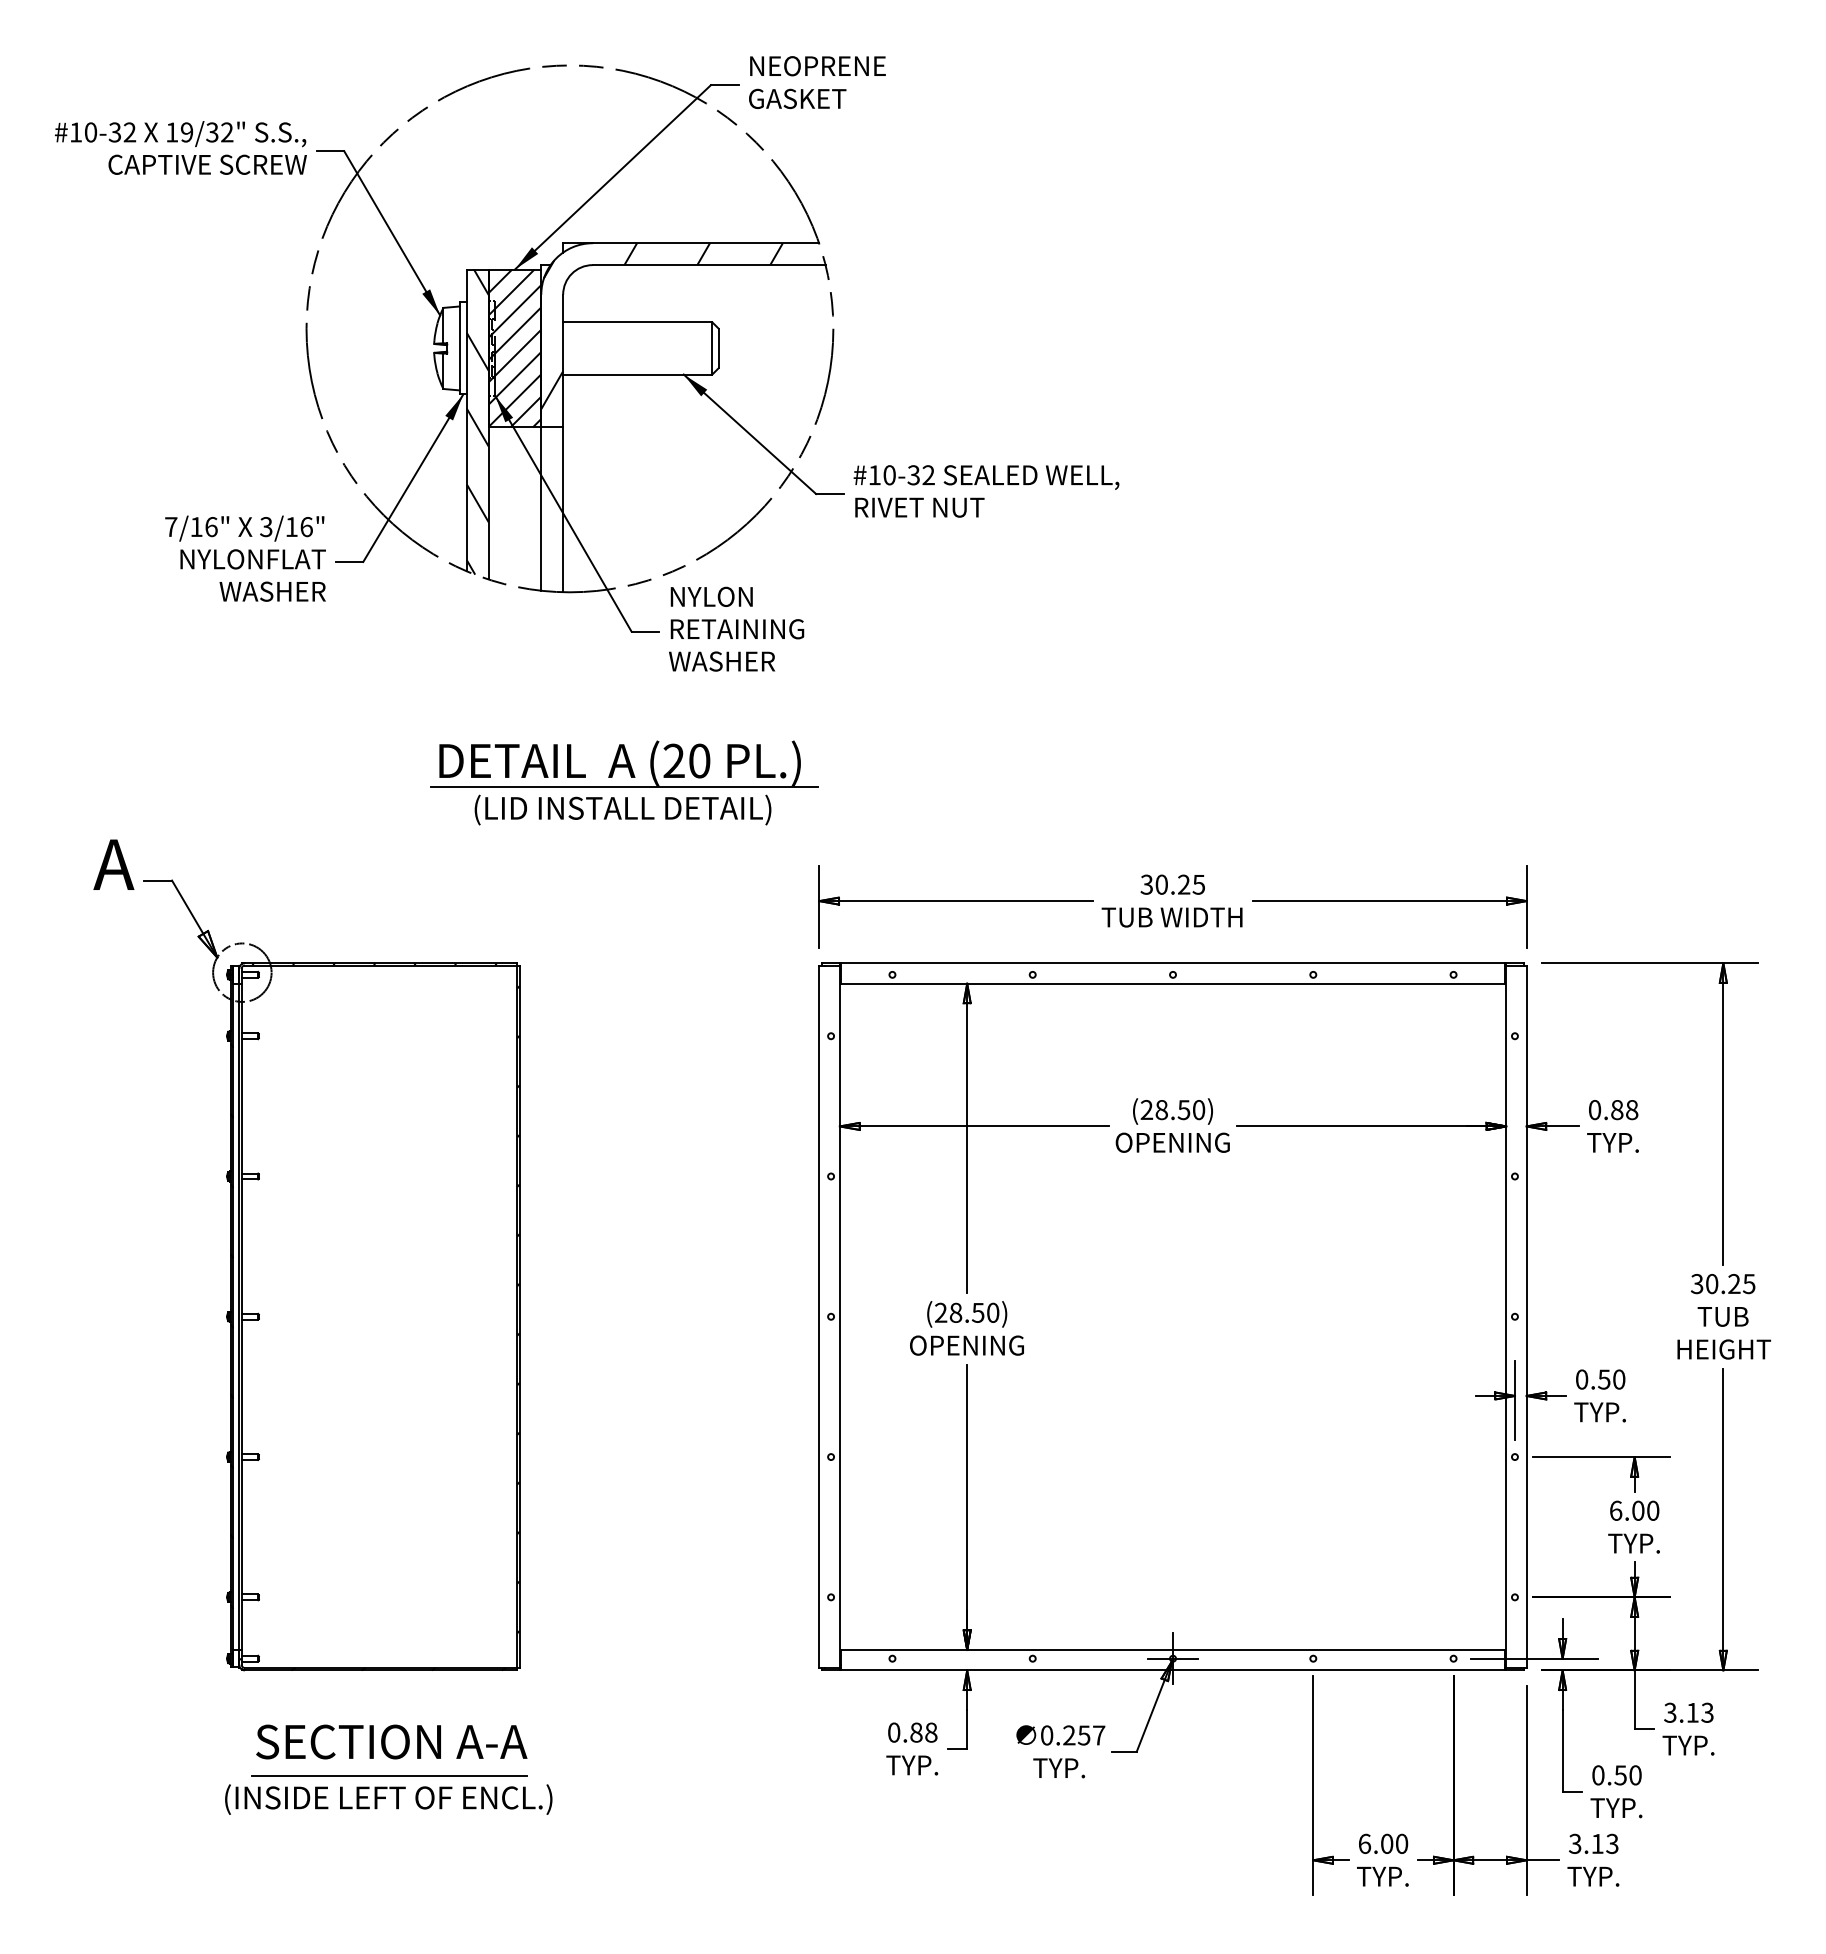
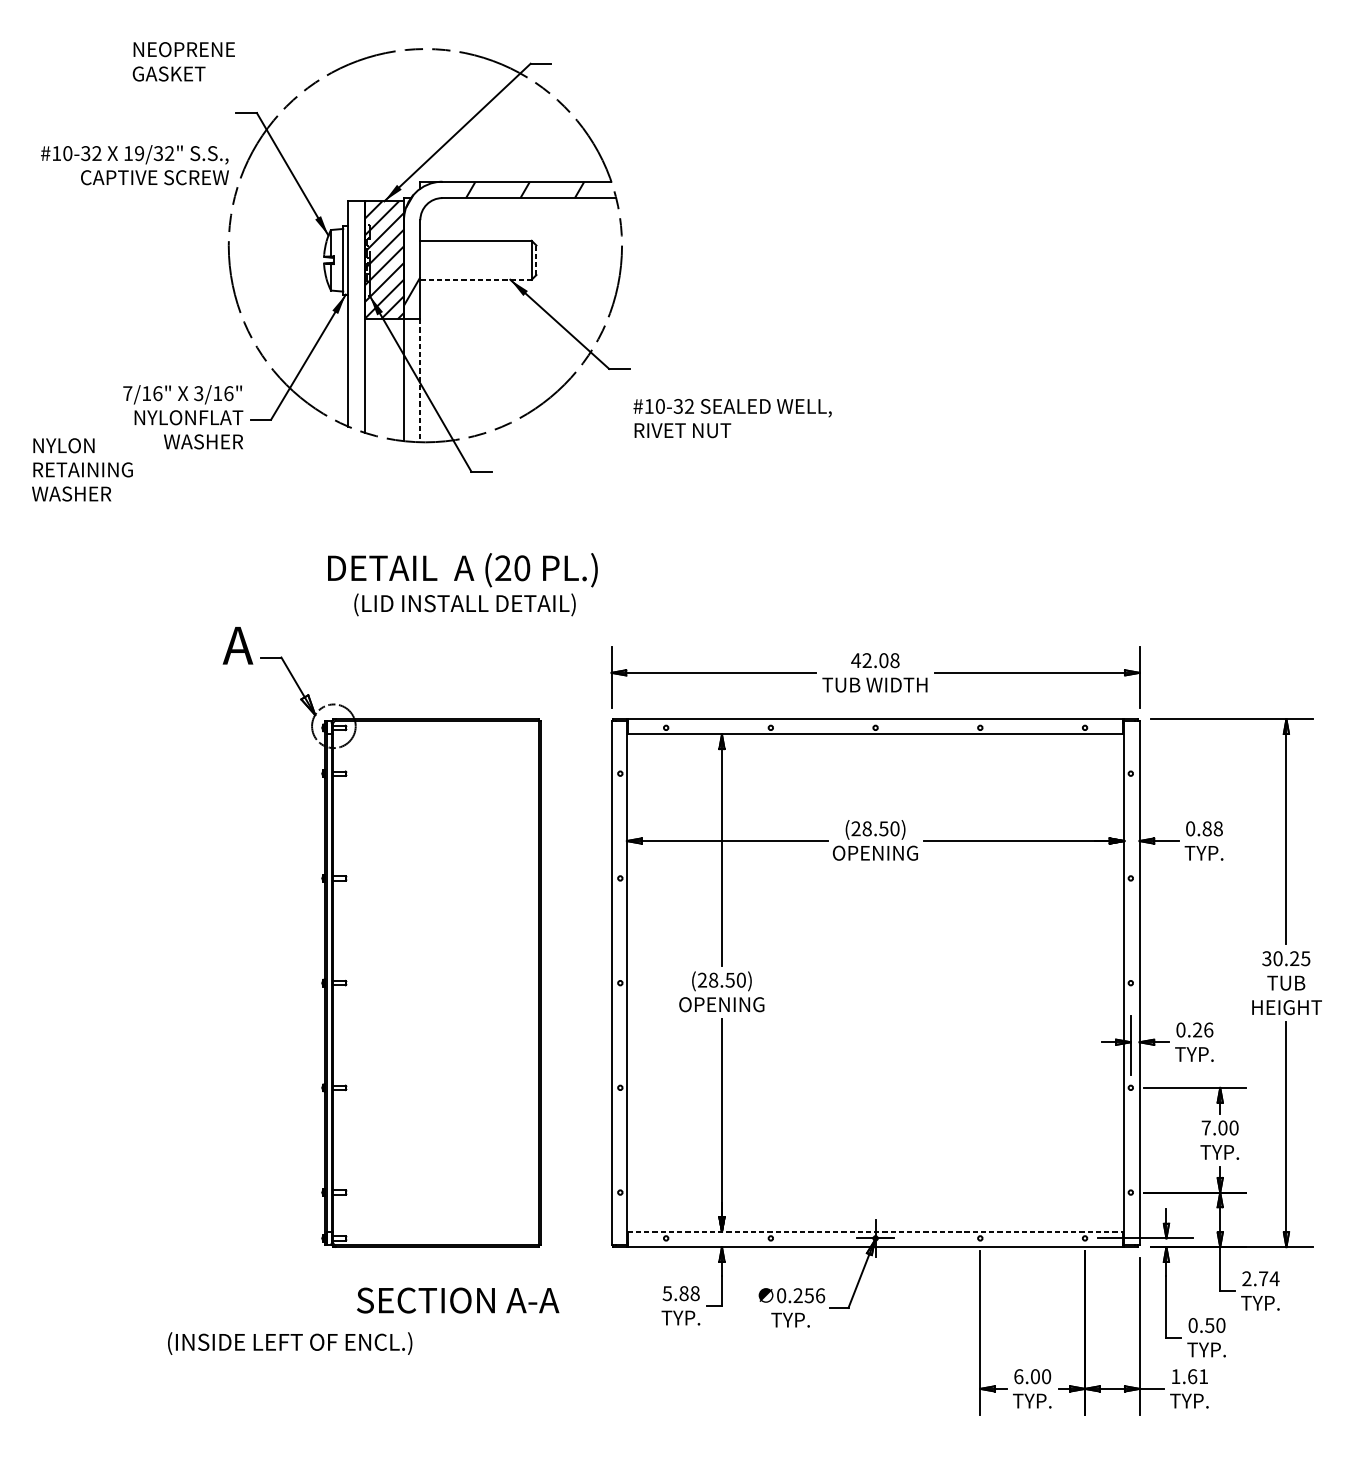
text: (817, 82) -> (183, 61), moved
text: (180, 147) -> (134, 164), moved
line: (718, 348) -> (536, 260), solid -> dashed
line: (637, 374) -> (475, 279), solid -> dashed
hatch: (477, 421) -> (356, 314), removed
text: (986, 491) -> (732, 418), moved
line: (563, 510) -> (420, 381), solid -> dashed
text: (736, 628) -> (82, 469), moved
line: (624, 786) -> (466, 587), removed
text: (1172, 884) -> (875, 660), 30.25 -> 42.08
part: (306, 1255) -> (381, 937), moved
text: (1611, 1379) -> (1202, 1029), 0.50 -> 0.26
text: (1616, 1510) -> (1206, 1127), 6.00 -> 7.00
line: (1173, 1649) -> (875, 1231), solid -> dashed
text: (1689, 1712) -> (1261, 1278), 3.13 -> 2.74
text: (893, 1732) -> (666, 1293), 0.88 -> 5.88
text: (1099, 1735) -> (820, 1295), 0.257 -> 0.256
text: (391, 1741) -> (457, 1300), moved
line: (389, 1775) -> (290, 1325), removed
text: (1593, 1843) -> (1189, 1376), 3.13 -> 1.61

